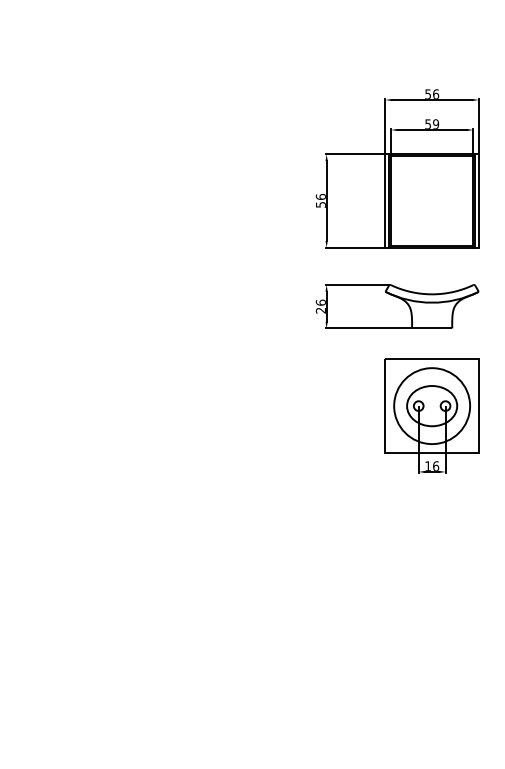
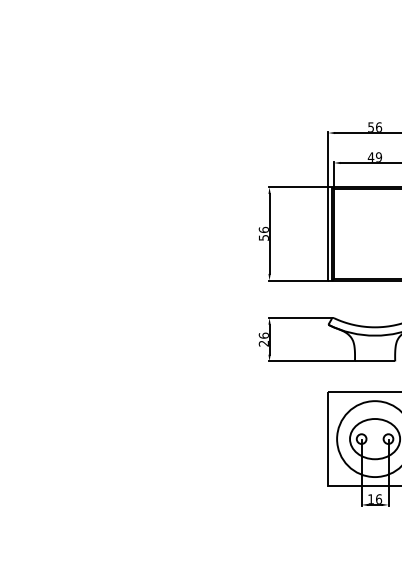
text: (427, 123) -> (370, 156), 59 -> 49

